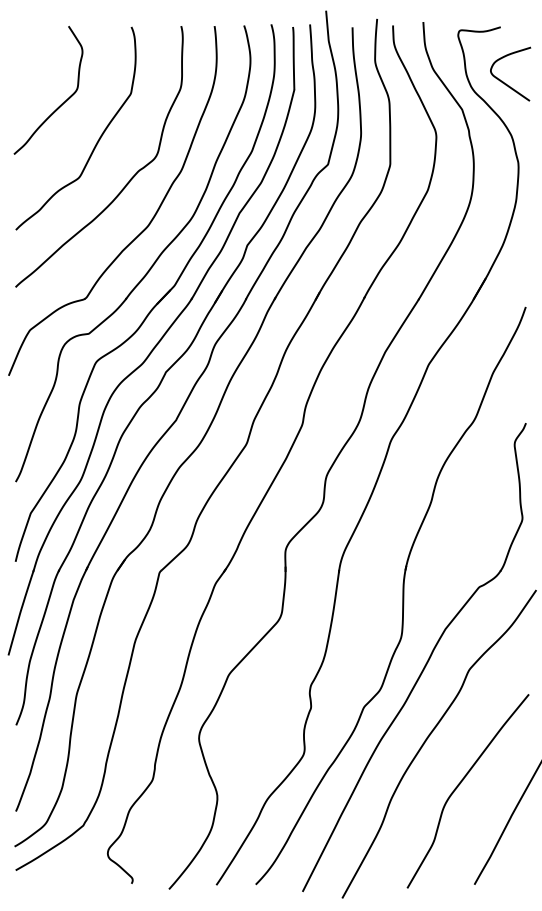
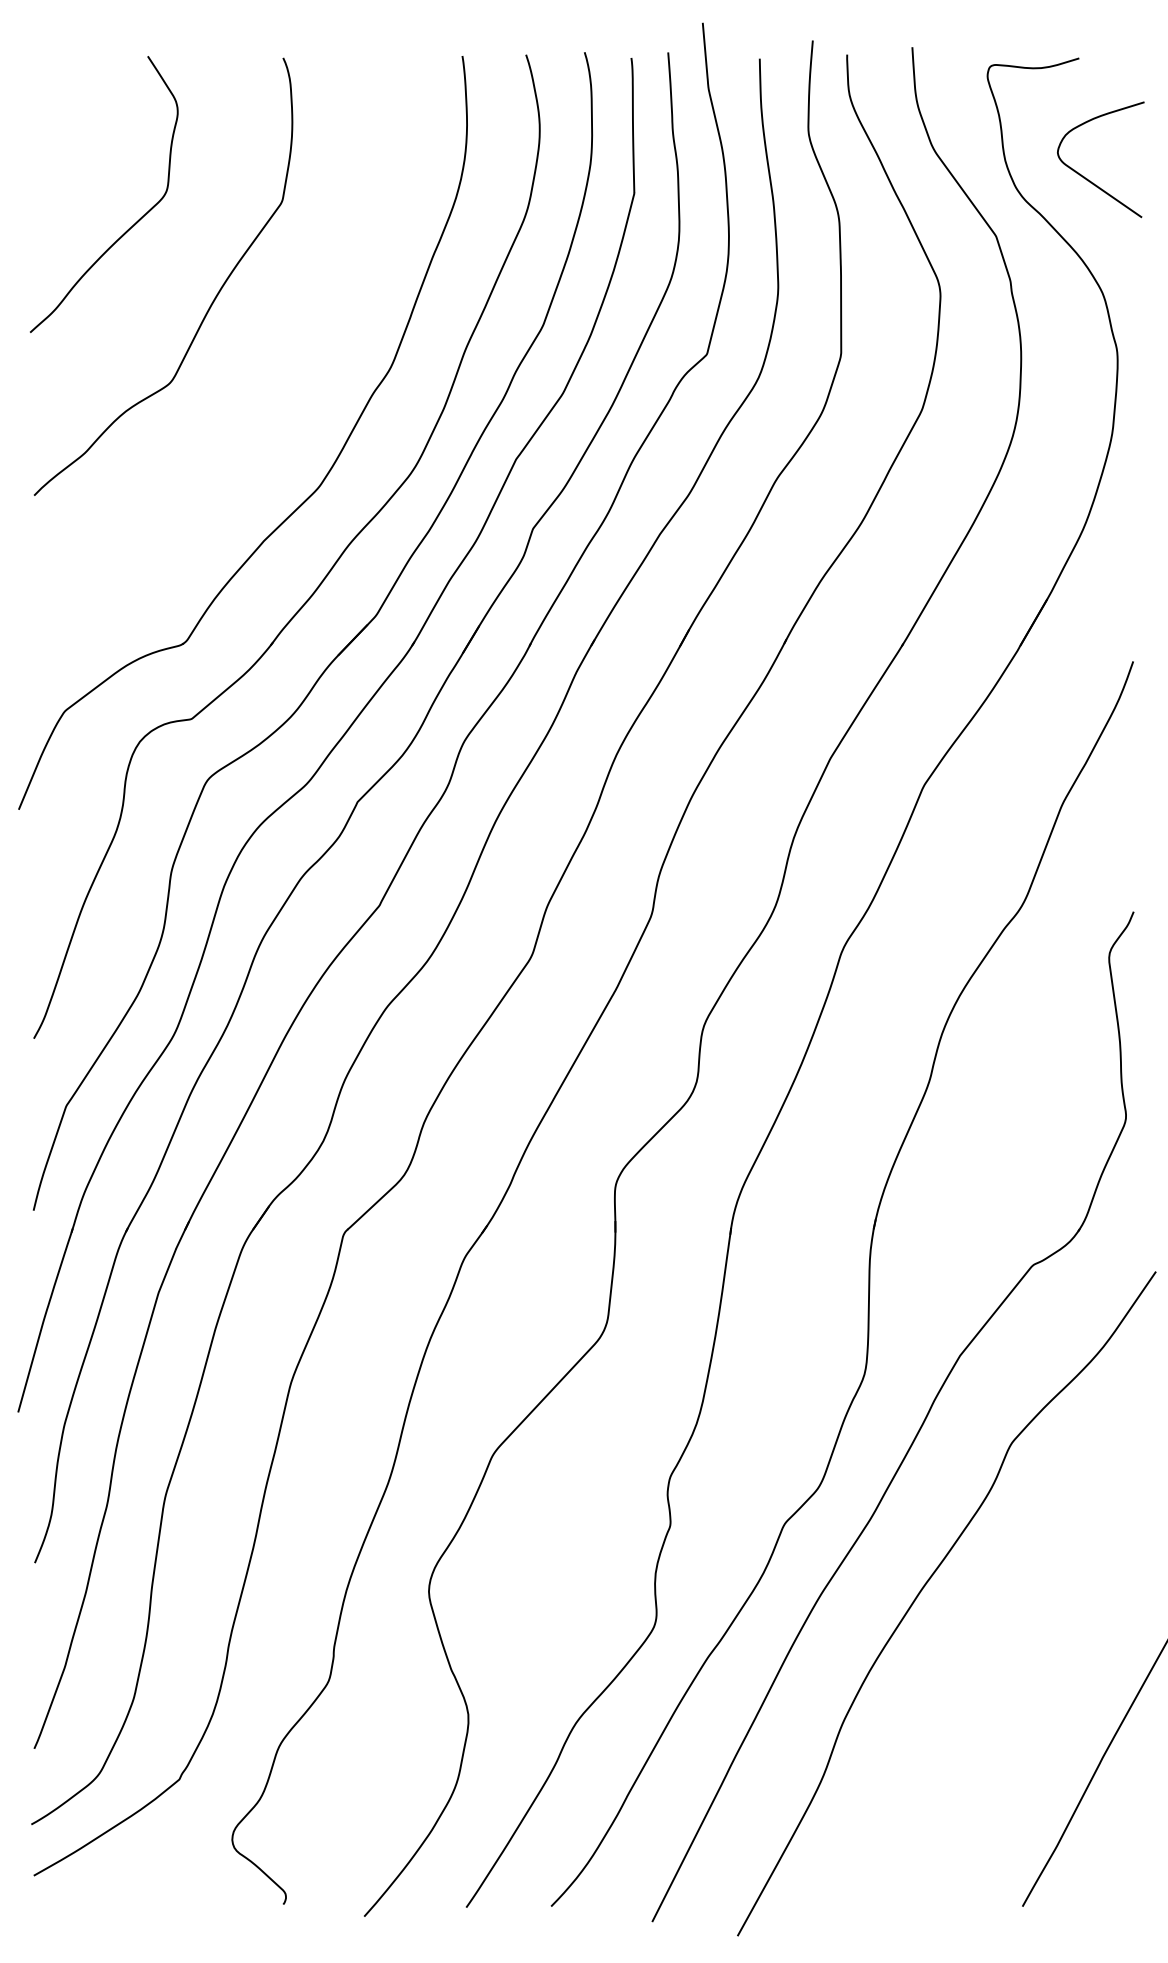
curve: (129, 179) -> (279, 386), removed
curve: (460, 784) -> (992, 1690), removed

